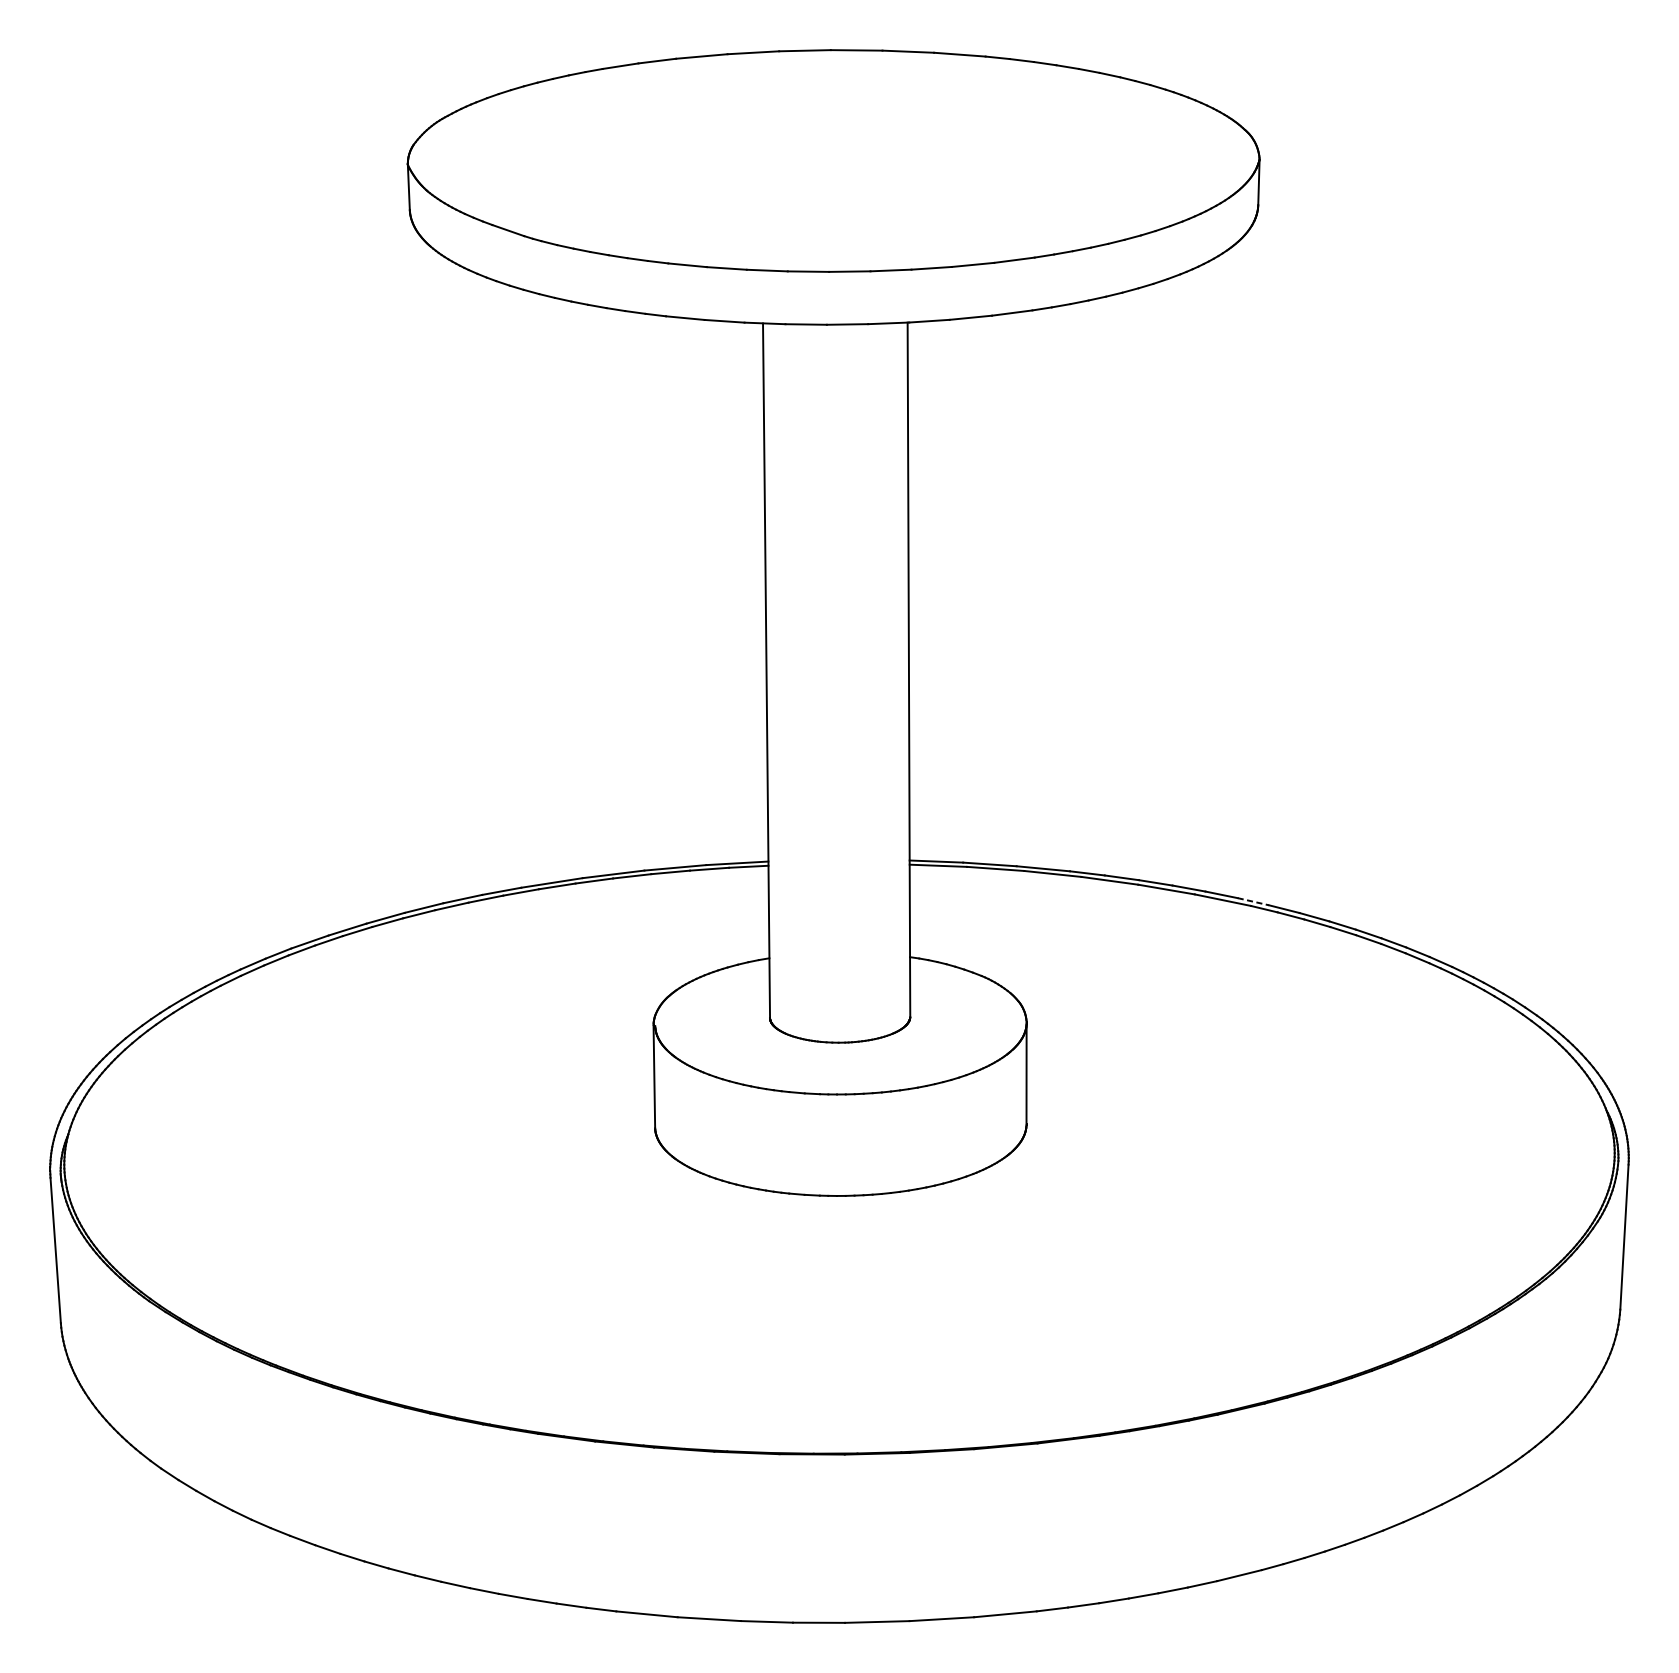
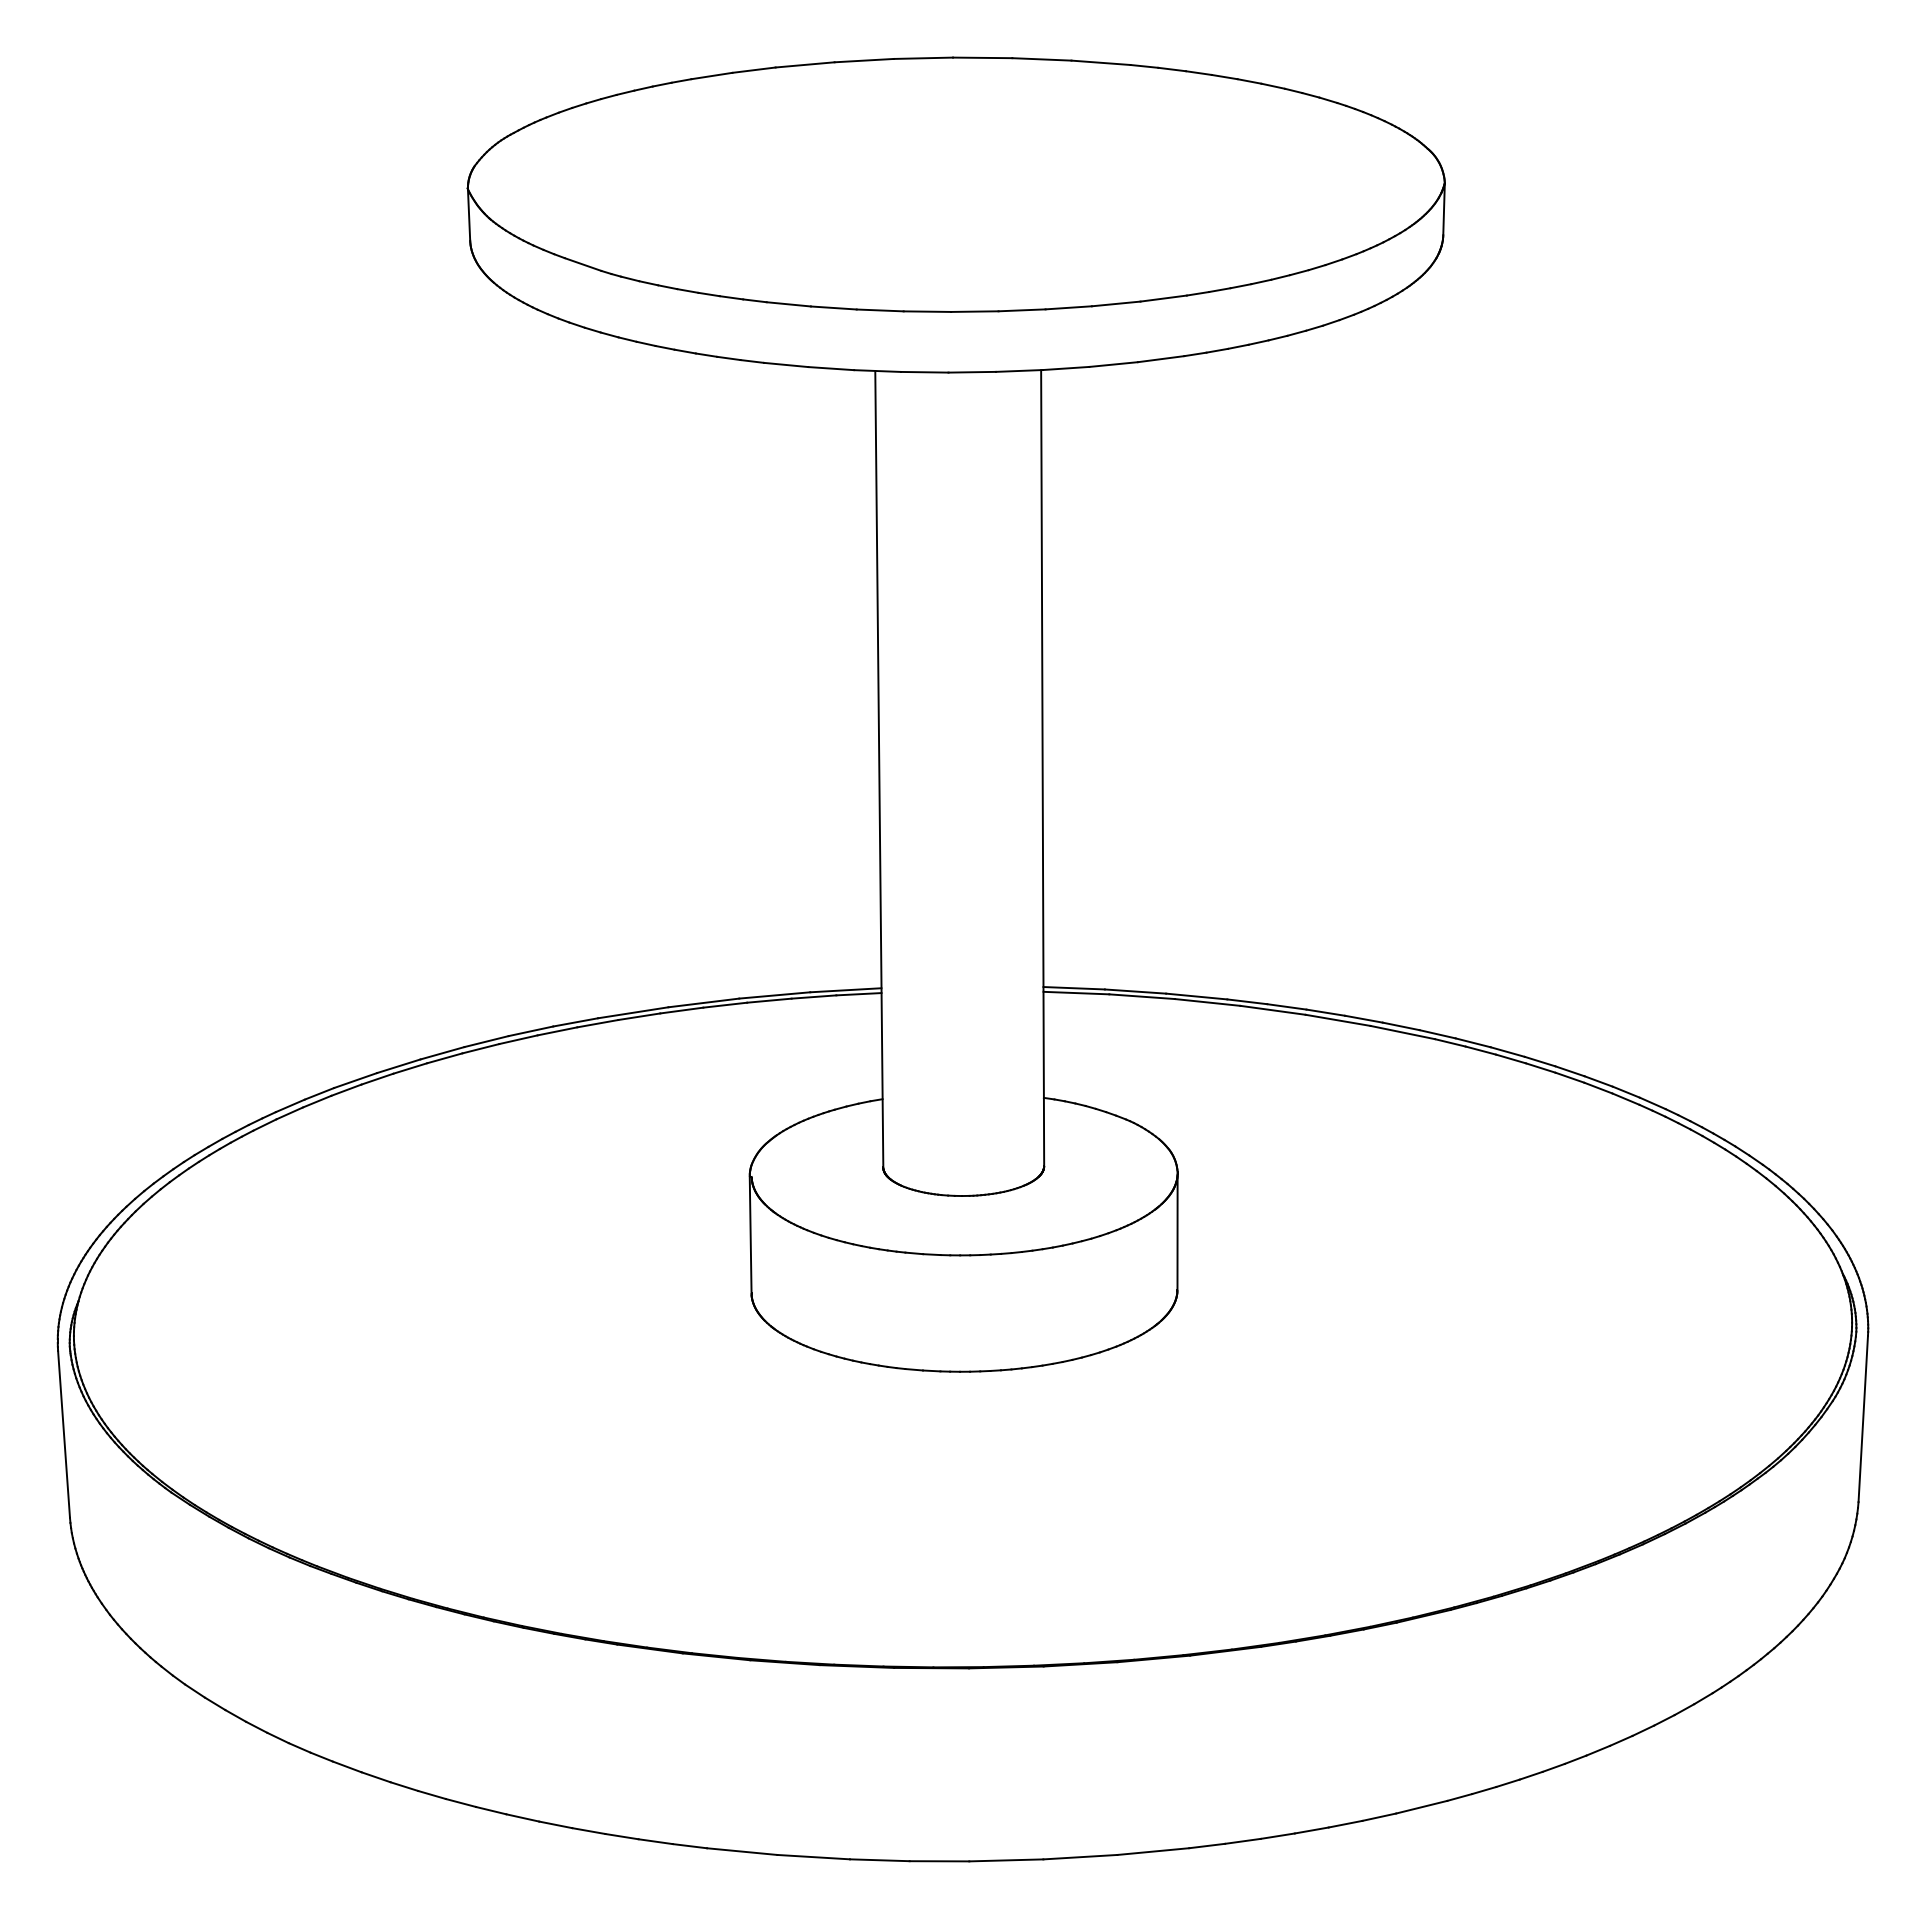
line: (1254, 901) -> (1438, 1034), dashed -> solid

